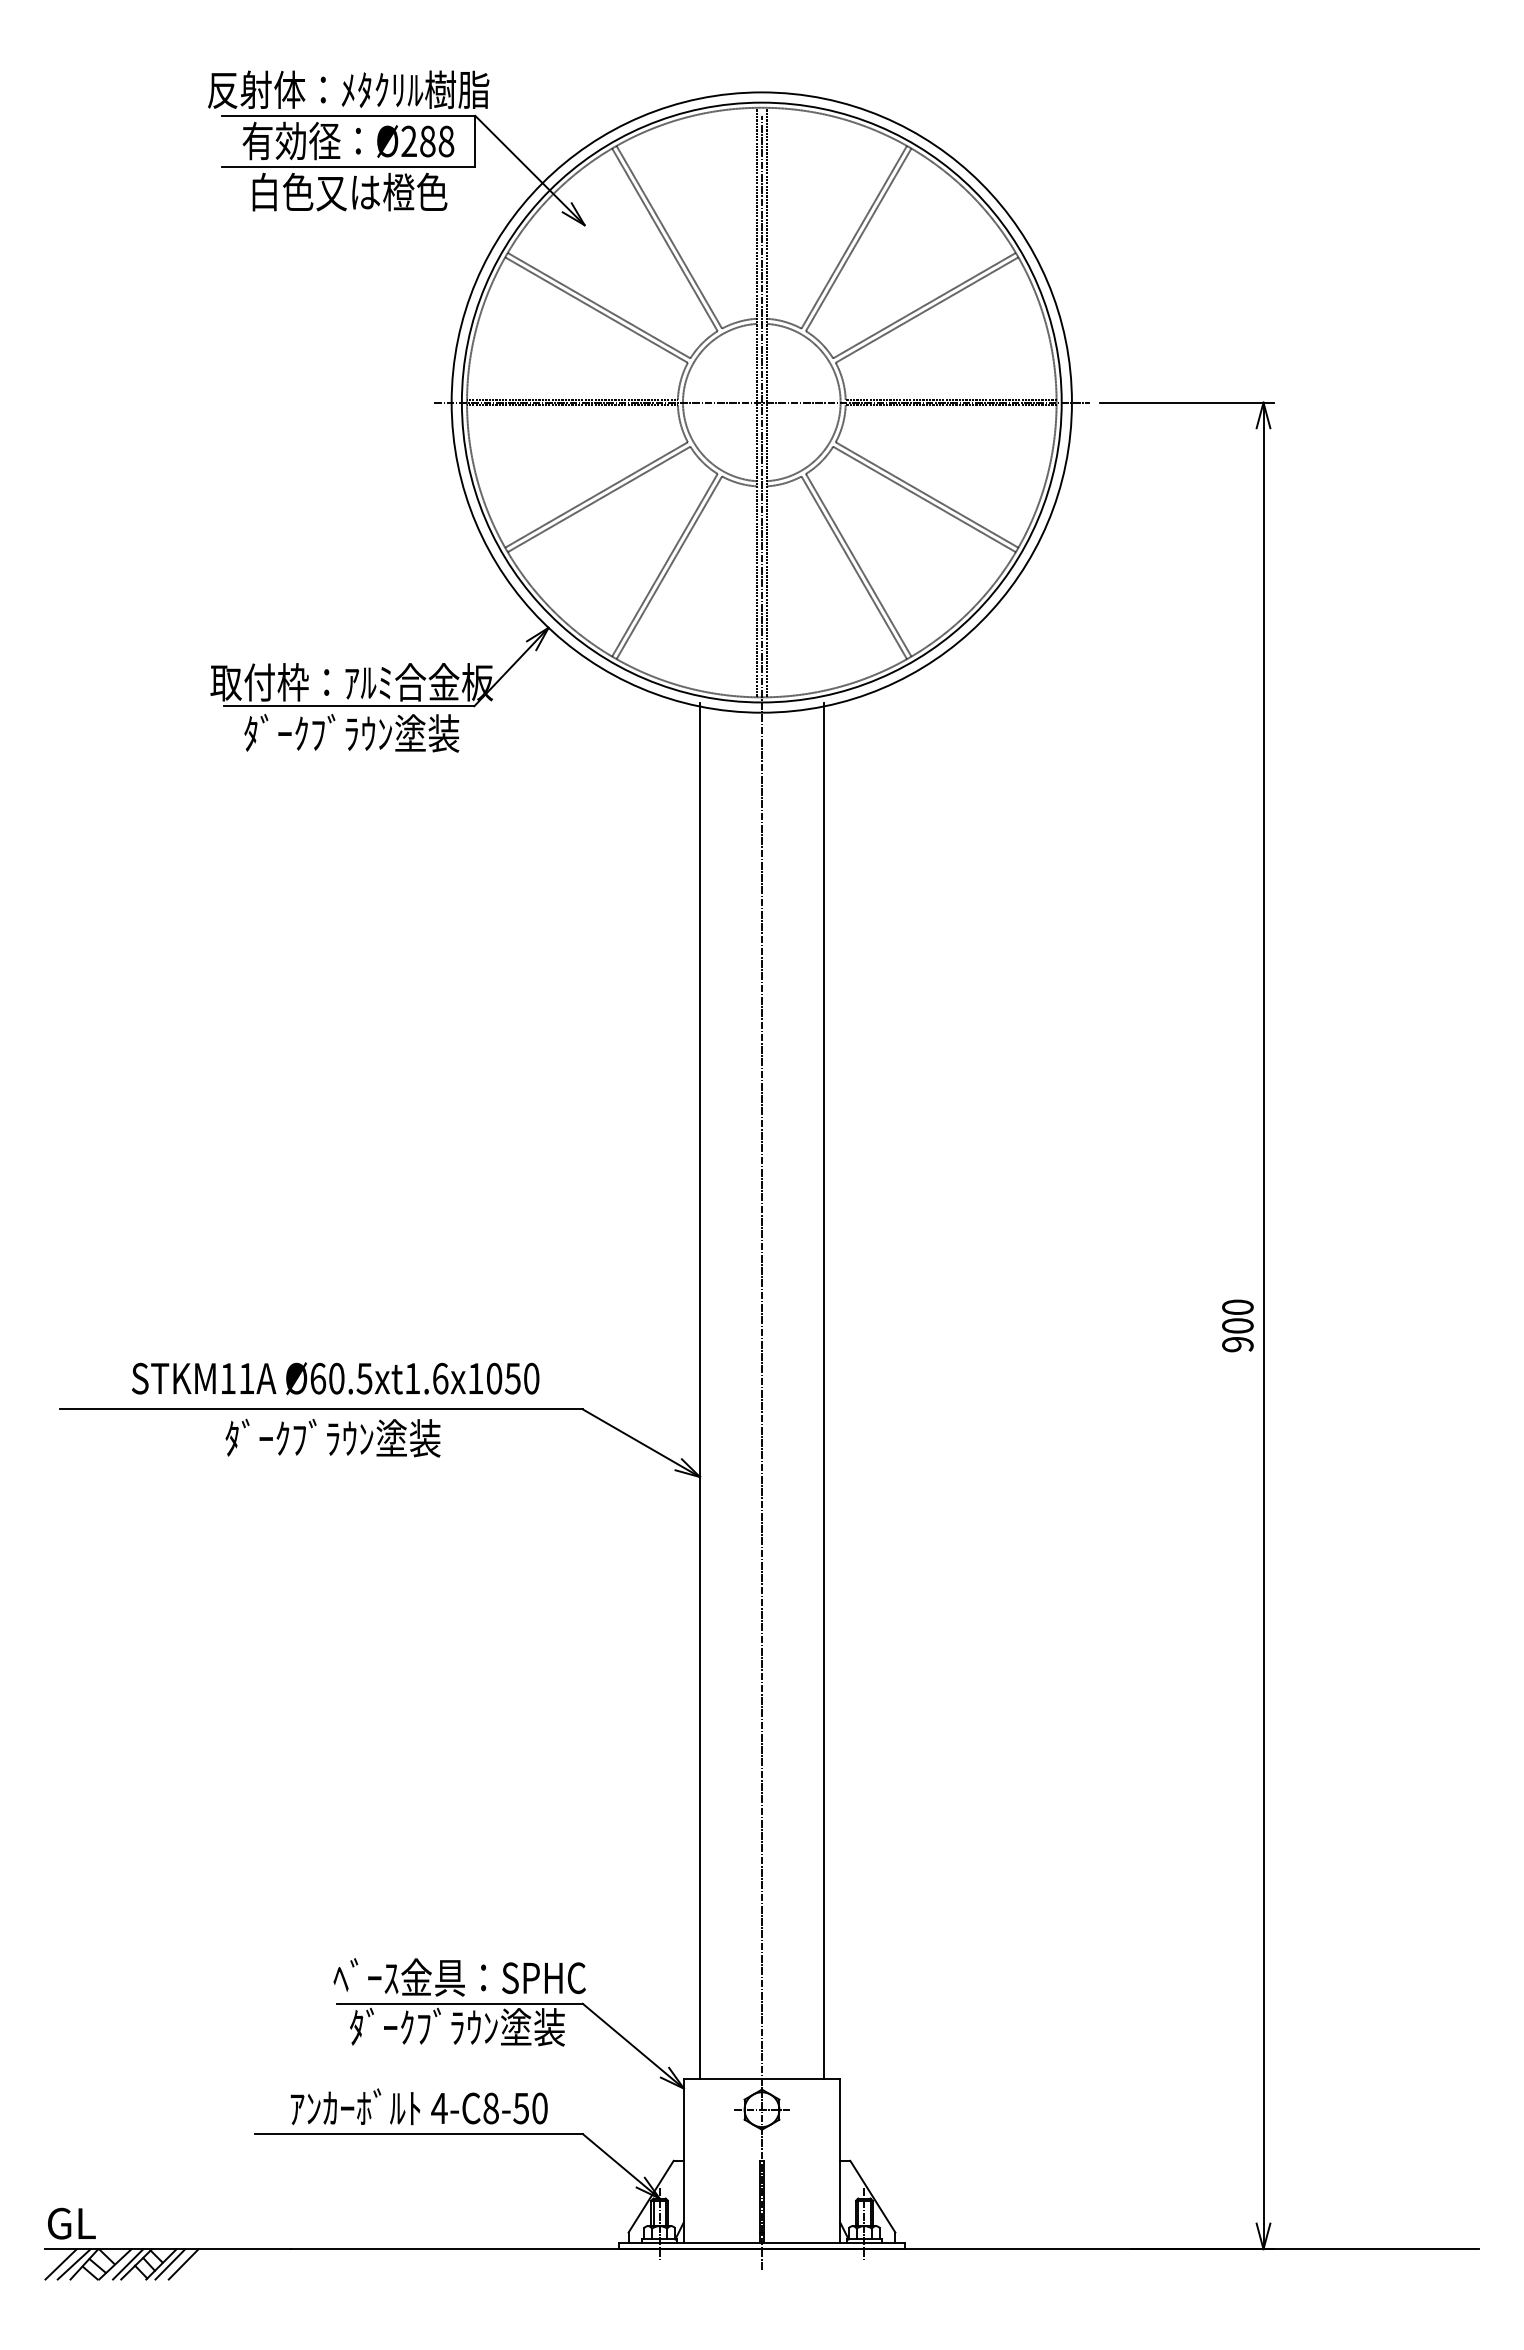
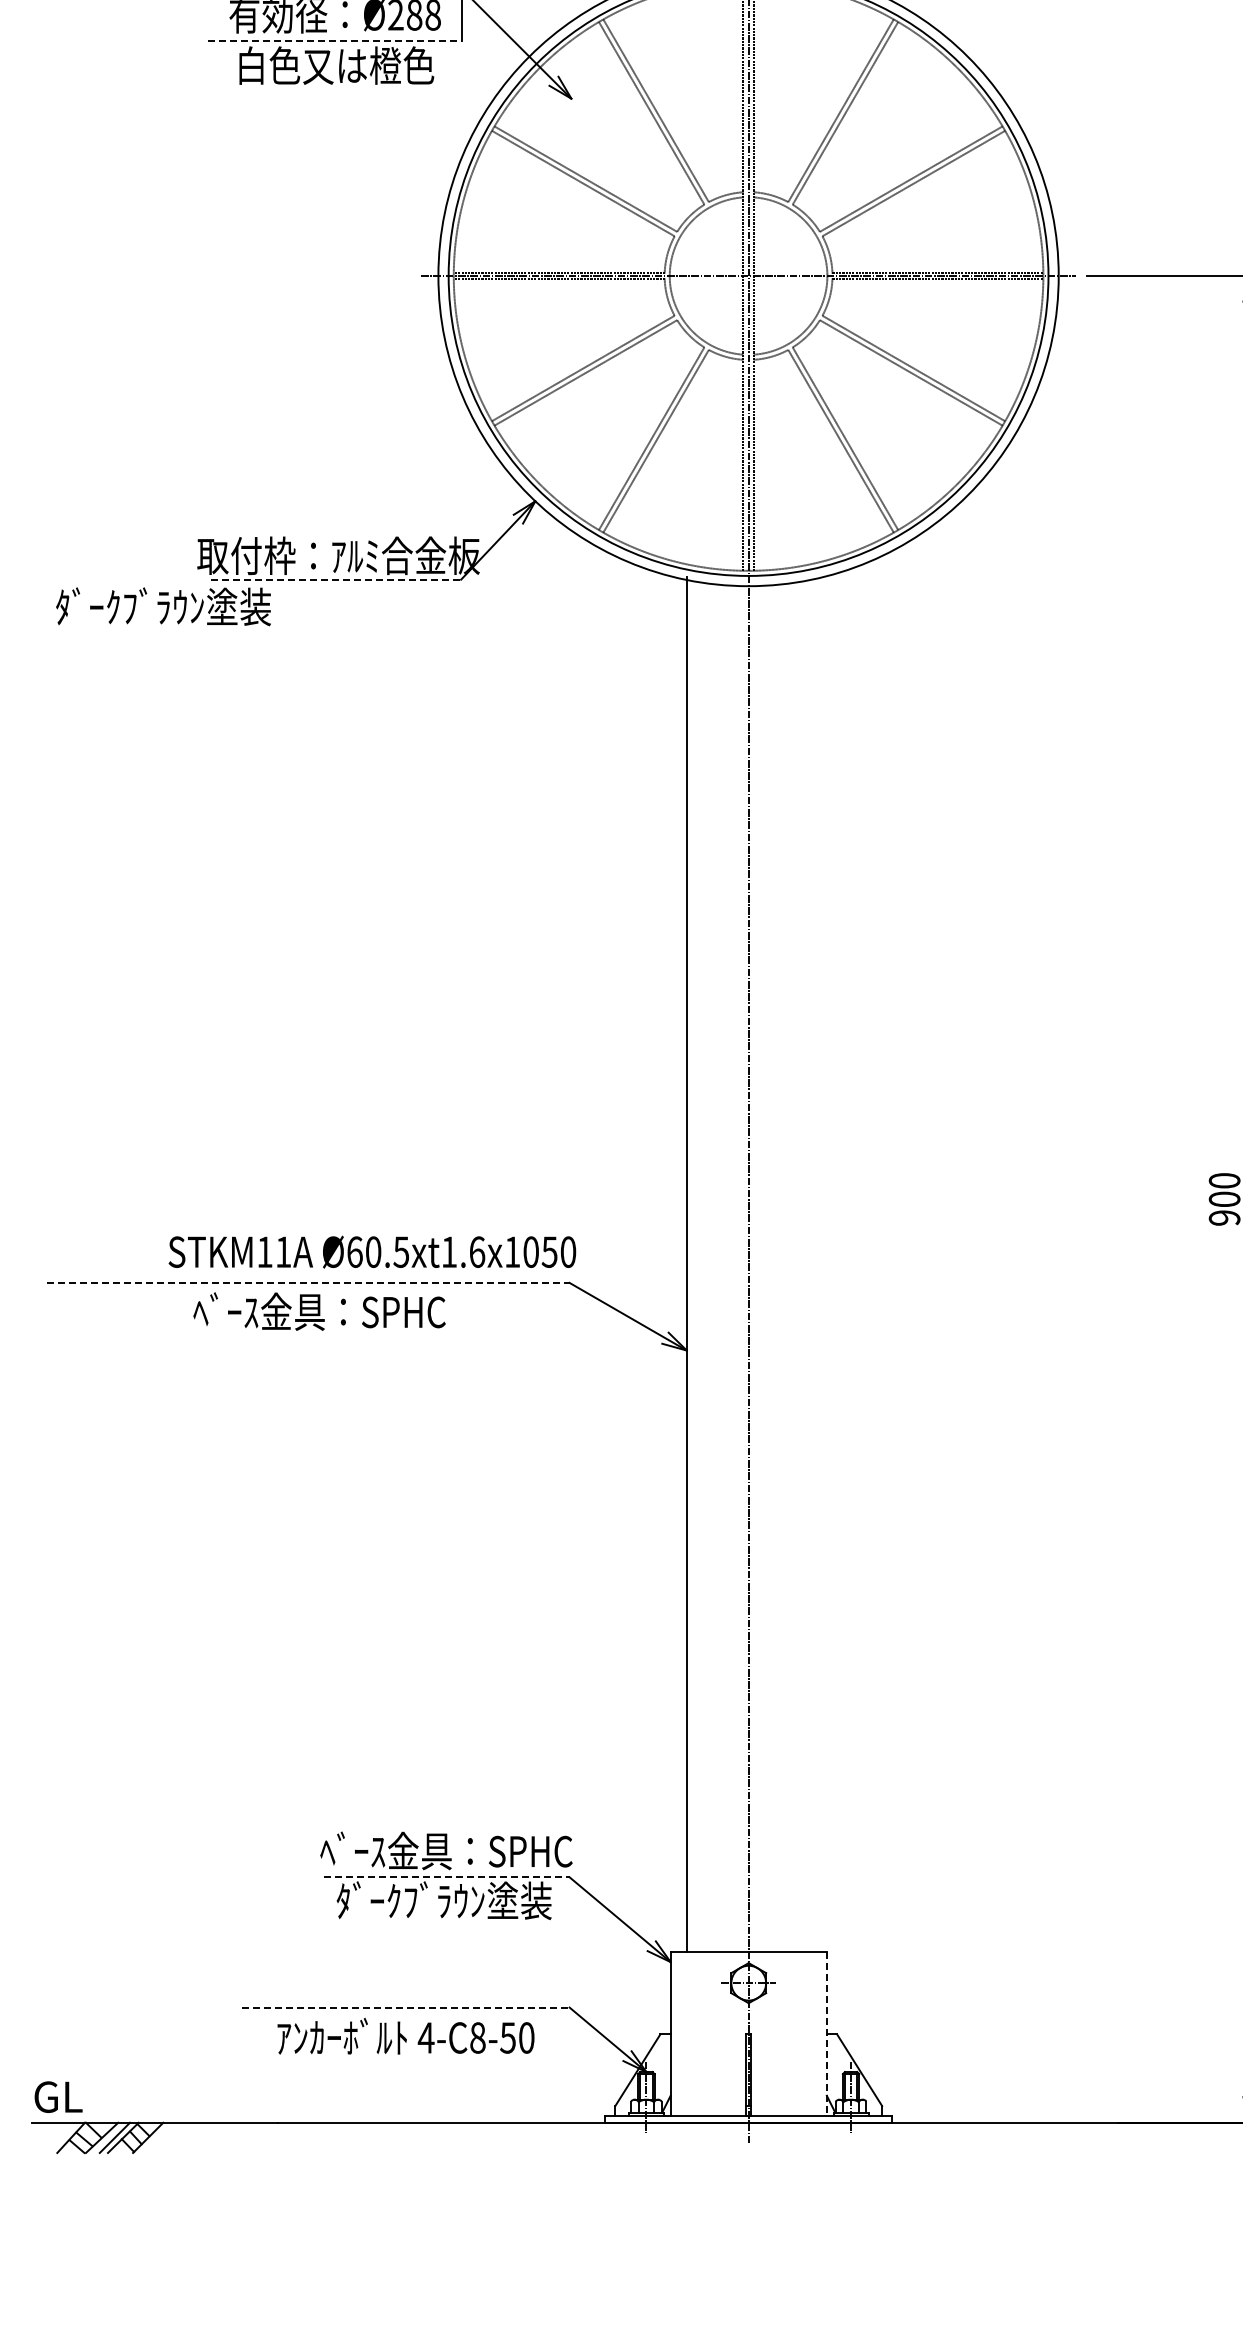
line: (348, 167) -> (335, 40), solid -> dashed
line: (349, 706) -> (336, 579), solid -> dashed
text: (351, 733) -> (163, 606), moved
text: (335, 1378) -> (372, 1251), moved
line: (823, 1390) -> (810, 1263), removed
line: (322, 1409) -> (309, 1282), solid -> dashed
text: (332, 1437) -> (319, 1310), ﾀﾞｰｸﾌﾞﾗｳﾝ塗装 -> ﾍﾞｰｽ金具：SPHC
line: (460, 2003) -> (447, 1876), solid -> dashed
text: (418, 2106) -> (405, 2035), moved
line: (419, 2134) -> (406, 2007), solid -> dashed
line: (840, 2160) -> (827, 2033), solid -> dashed
line: (60, 2264) -> (47, 2137), removed
line: (73, 2264) -> (60, 2137), removed
line: (170, 2264) -> (157, 2137), removed
line: (183, 2264) -> (170, 2137), removed

